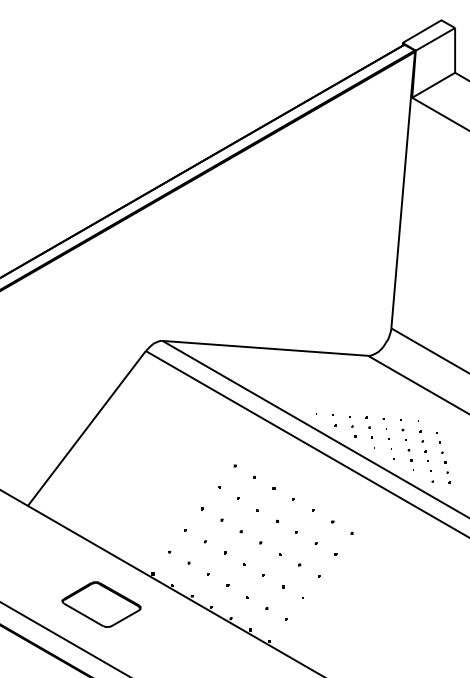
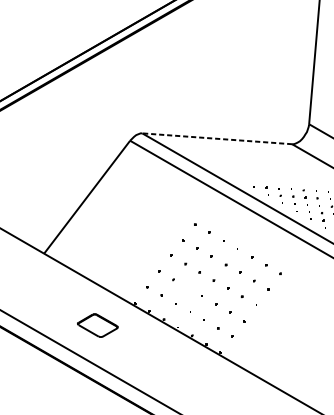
line: (264, 348) -> (216, 138), solid -> dashed
part: (101, 604) -> (97, 325), size x0.7

